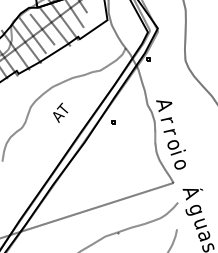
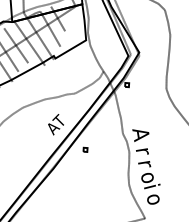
text: (60, 112) -> (55, 124), moved

